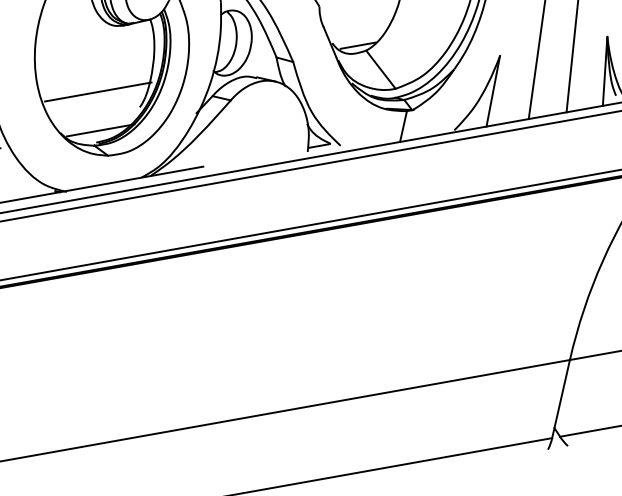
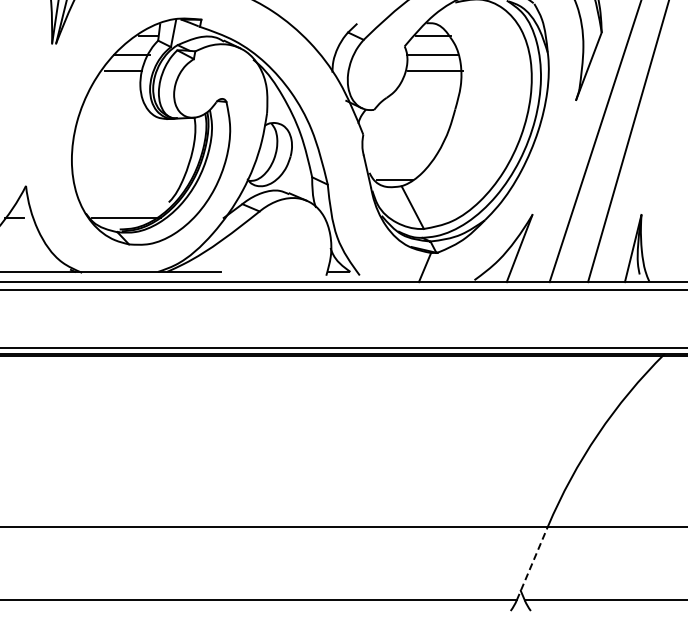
line: (98, 91) -> (130, 179), removed
line: (561, 398) -> (532, 562), solid -> dashed

